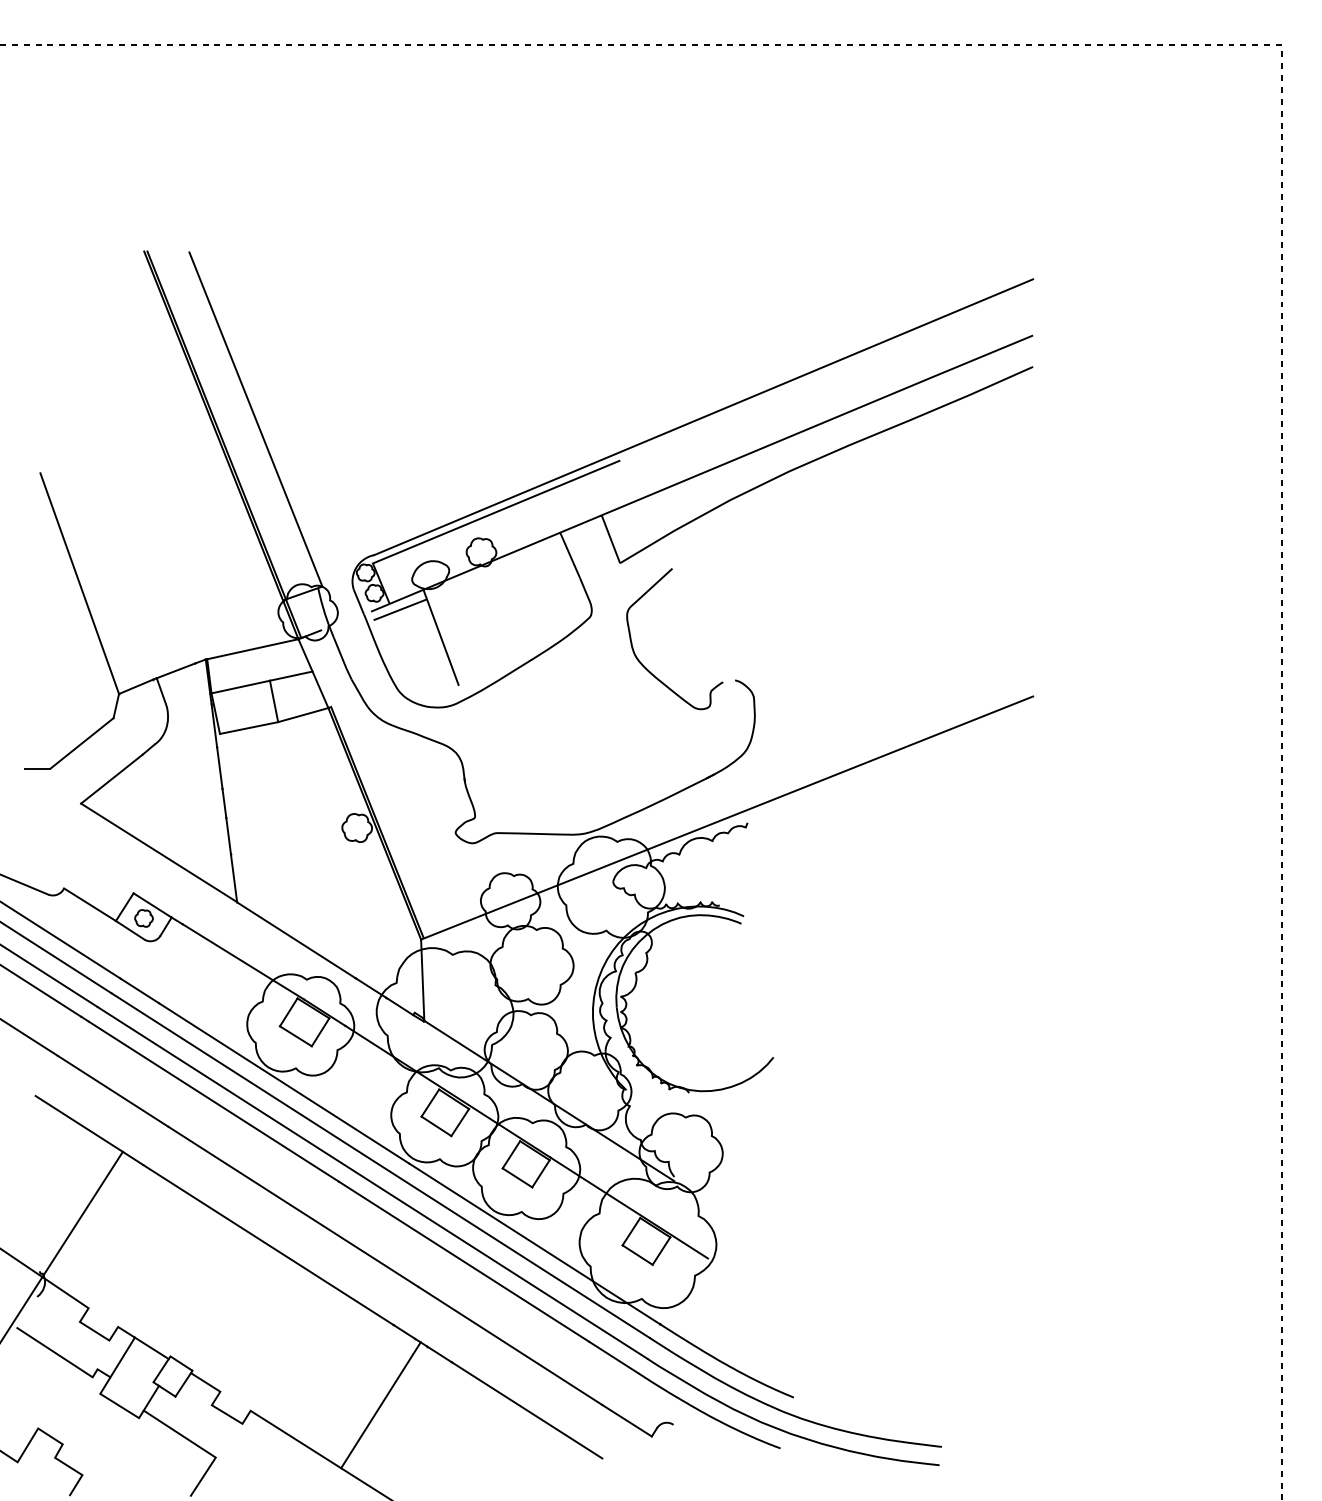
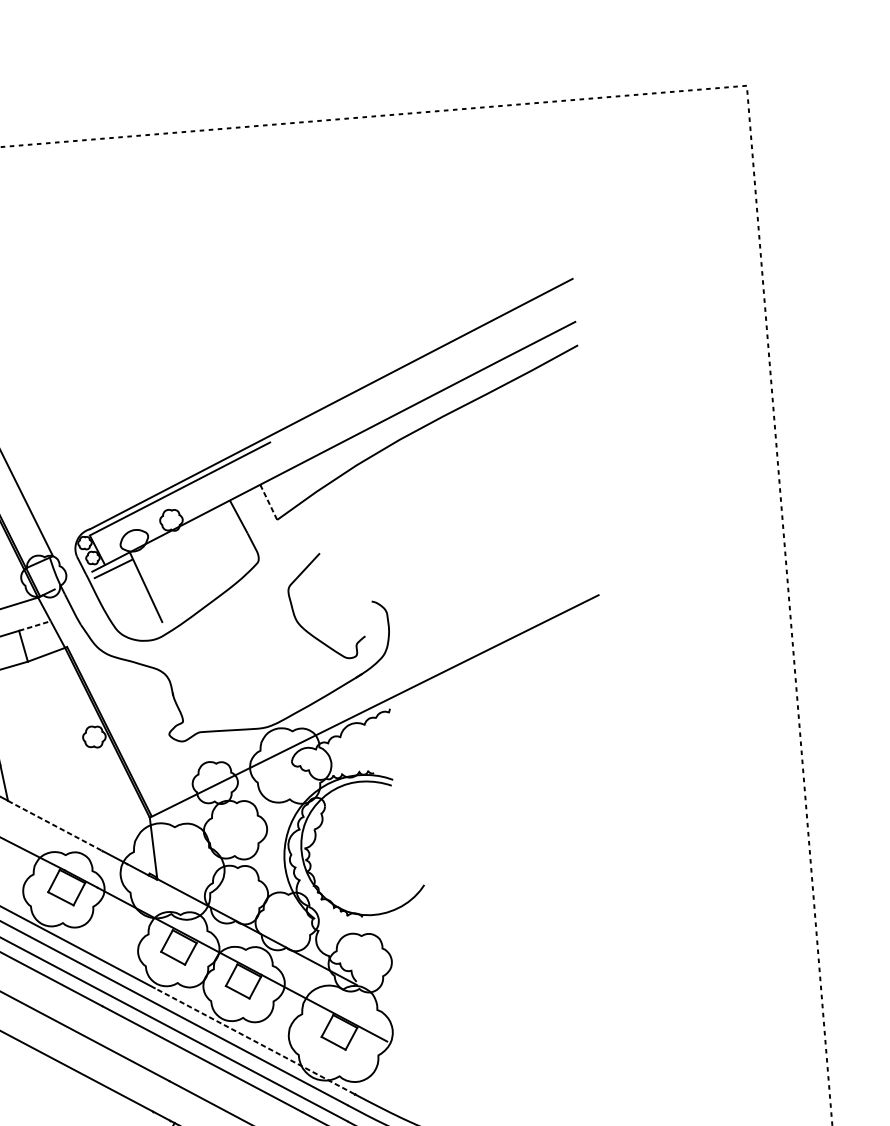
line: (610, 539) -> (268, 502), solid -> dashed
curve: (646, 667) -> (306, 629), moved
line: (291, 676) -> (35, 626), solid -> dashed
line: (296, 940) -> (55, 826), solid -> dashed
line: (534, 1243) -> (254, 1040), solid -> dashed

